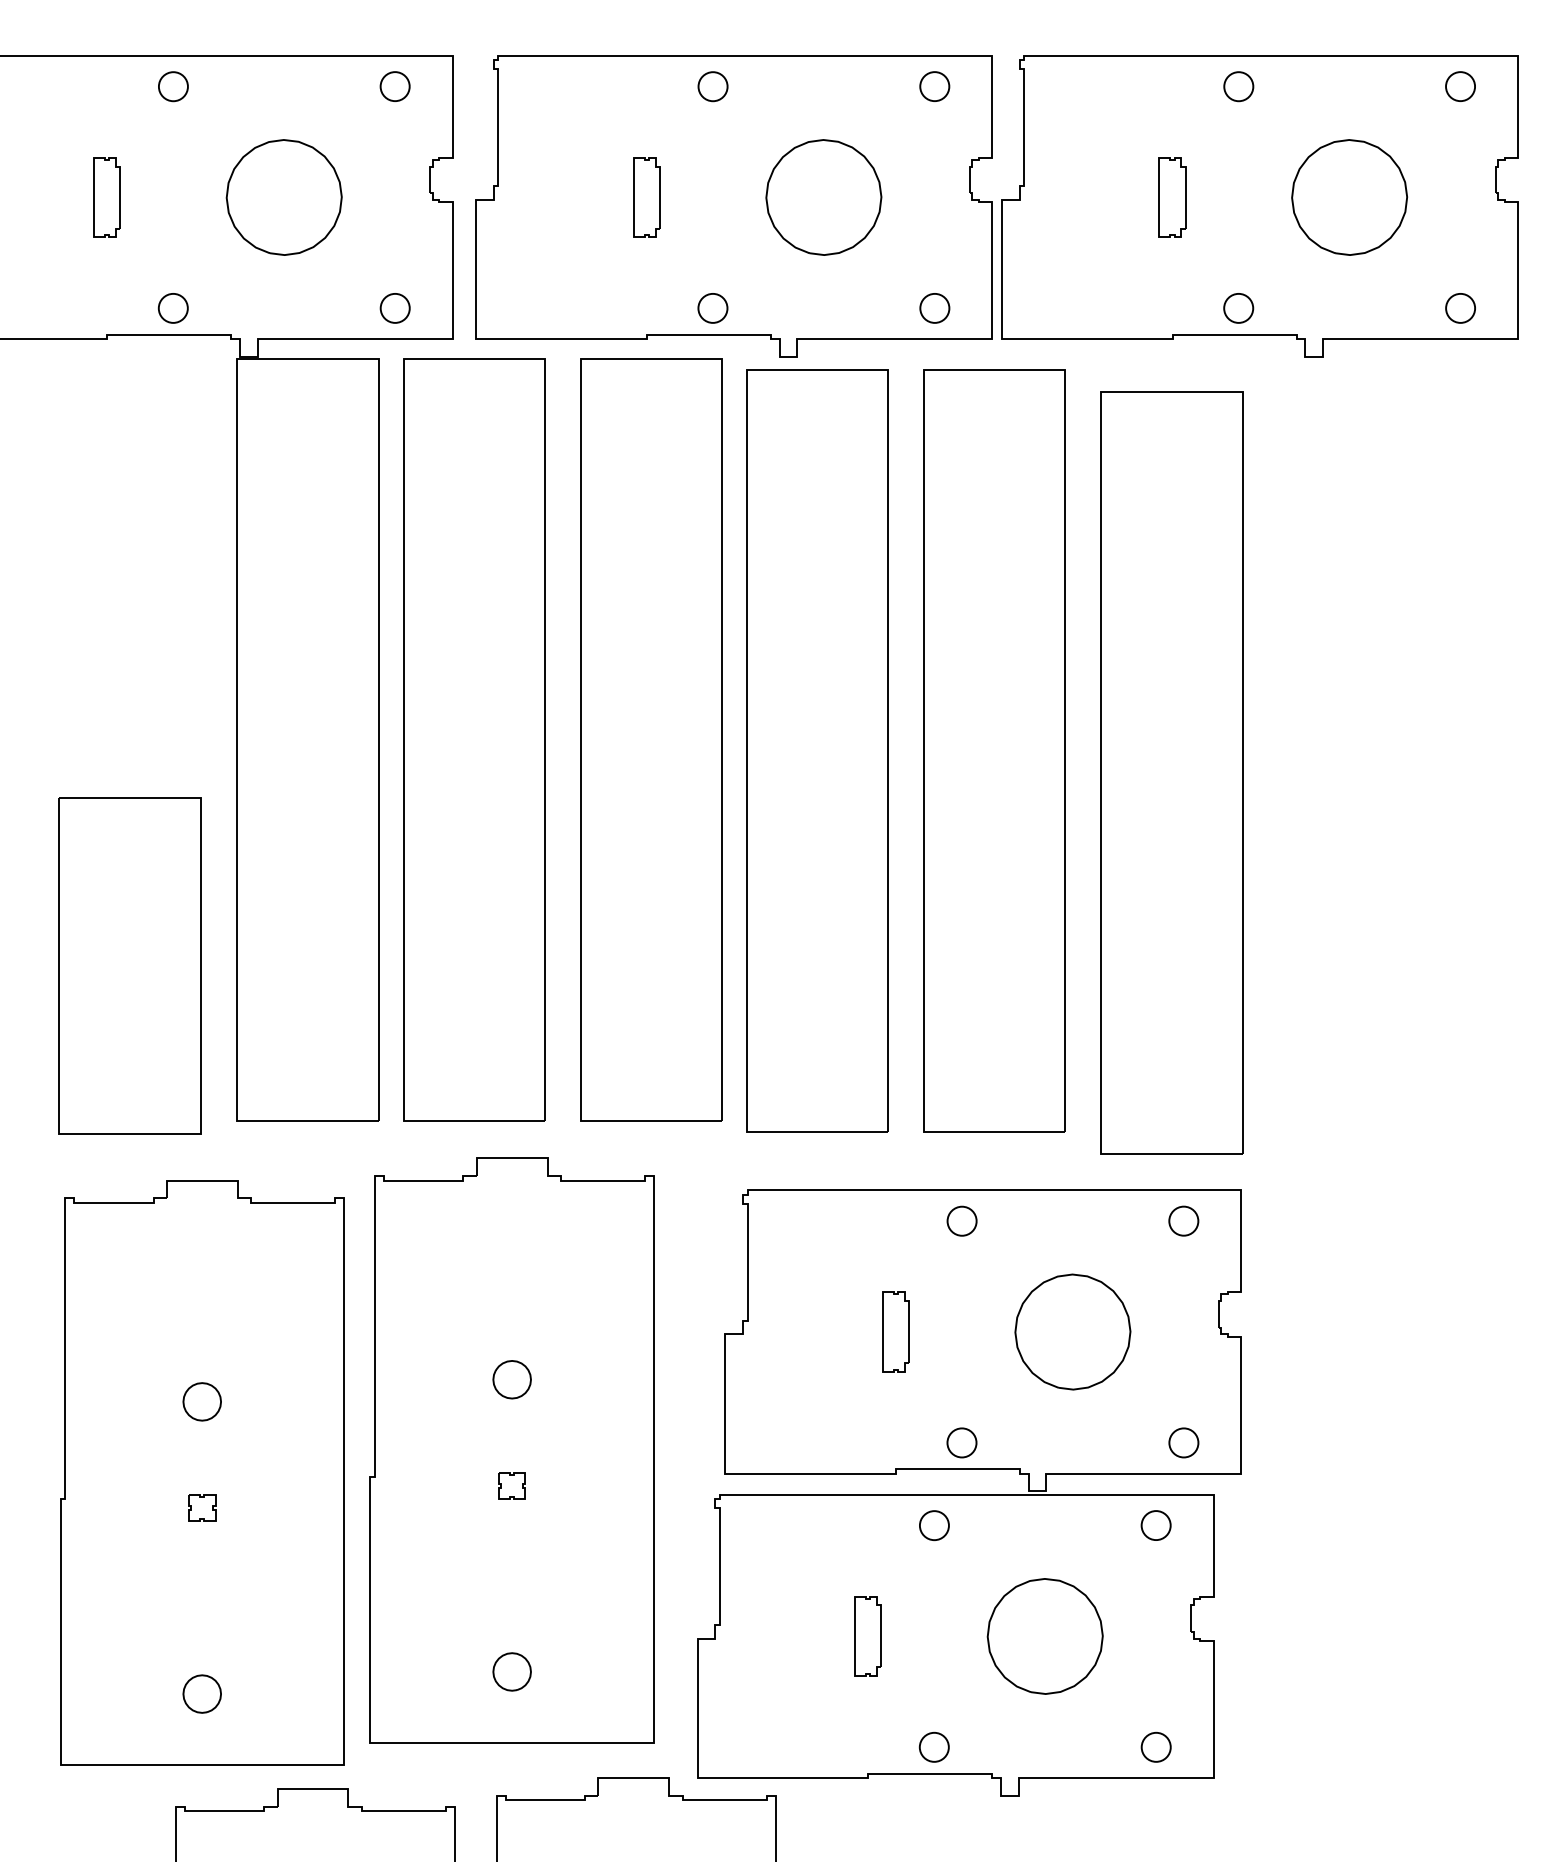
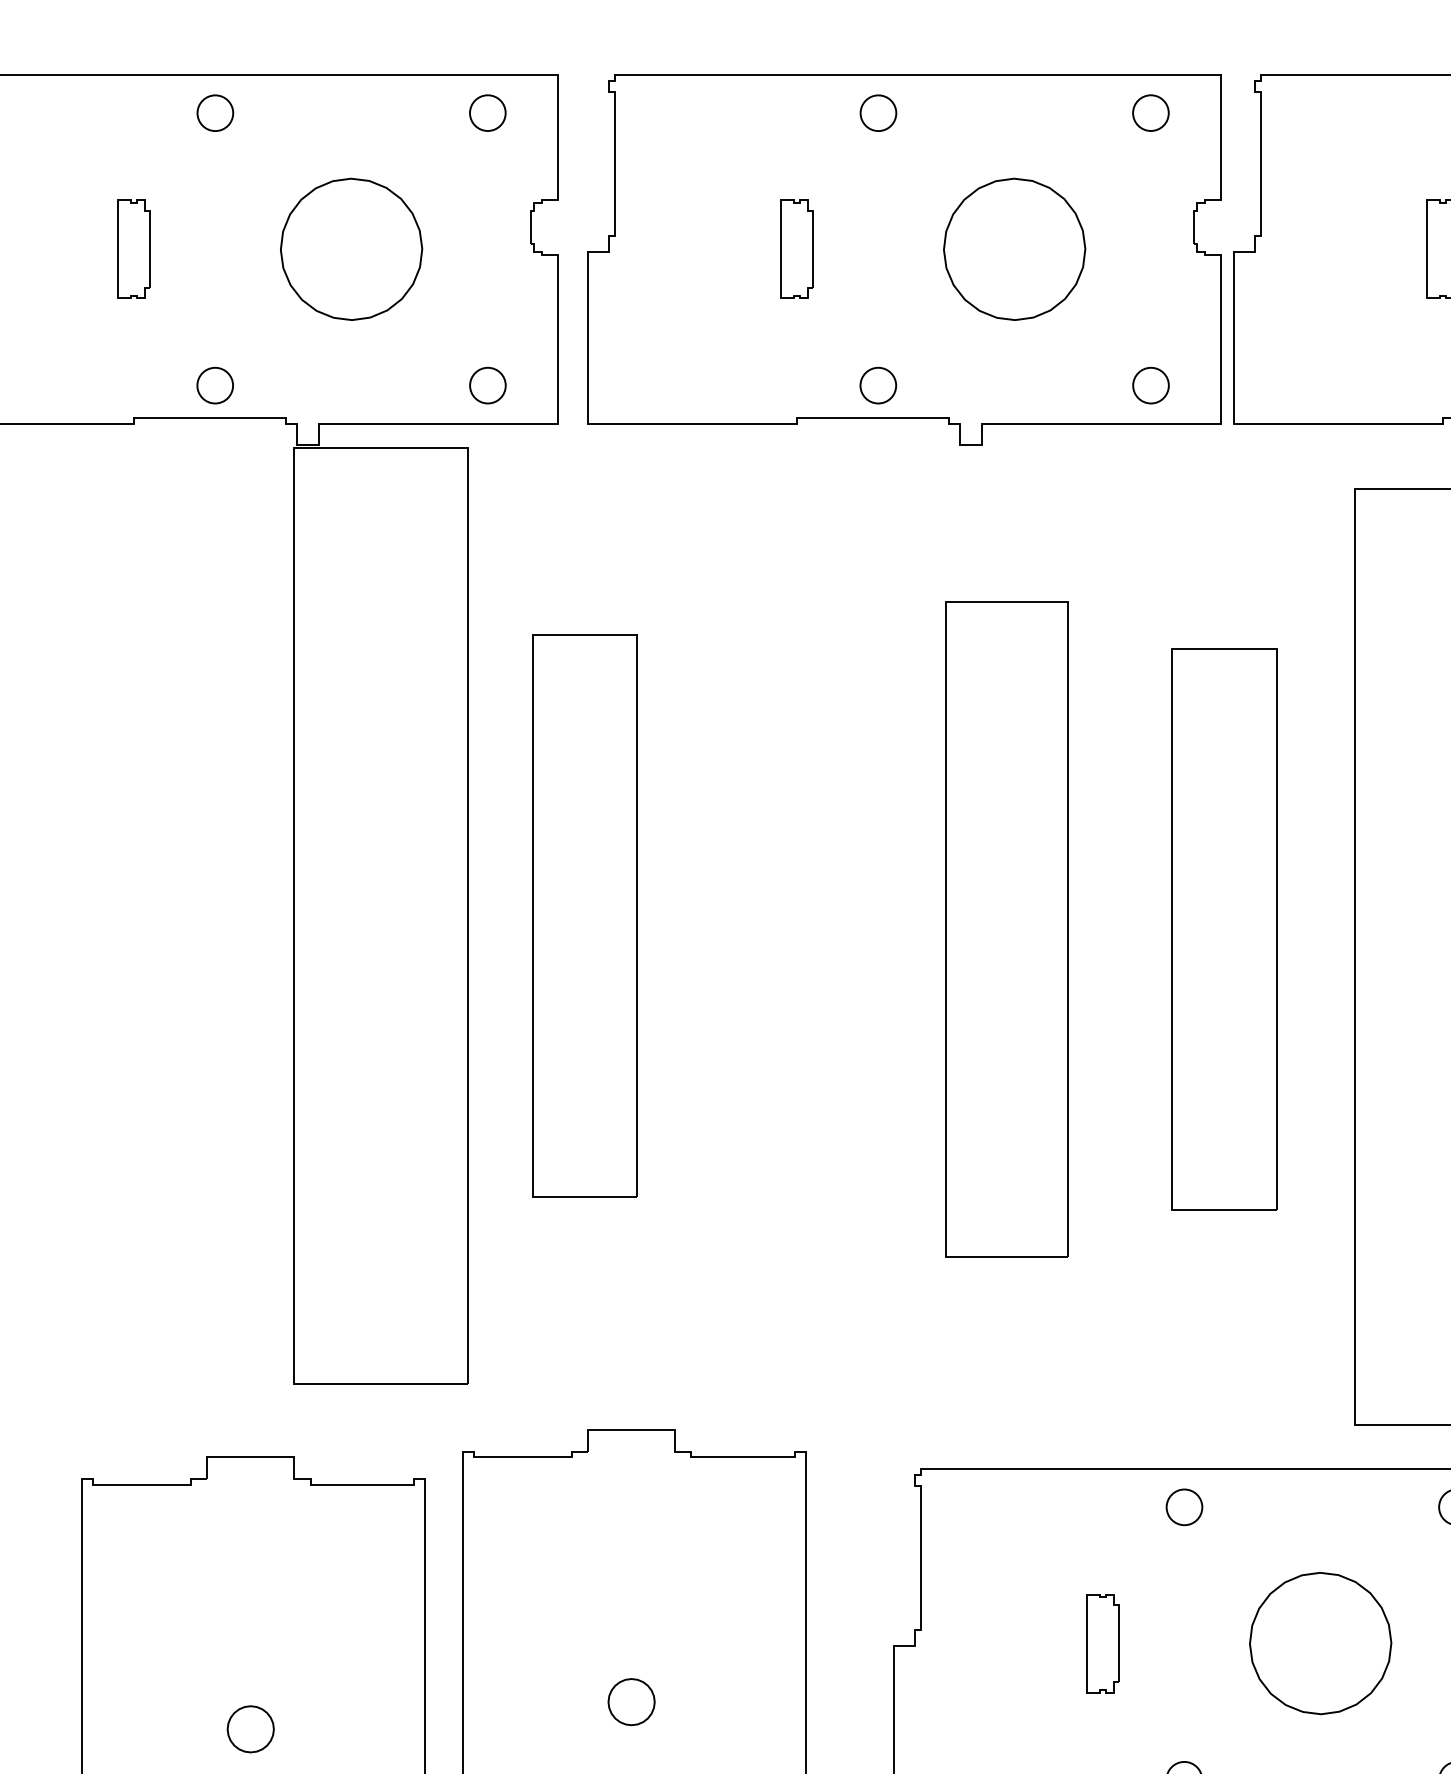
part: (474, 739) -> (585, 915), size x0.6
part: (651, 739) -> (802, 915), removed
part: (817, 750) -> (1006, 928), size x0.7
part: (994, 750) -> (1224, 928), size x0.6
part: (129, 965) -> (161, 1193), removed

